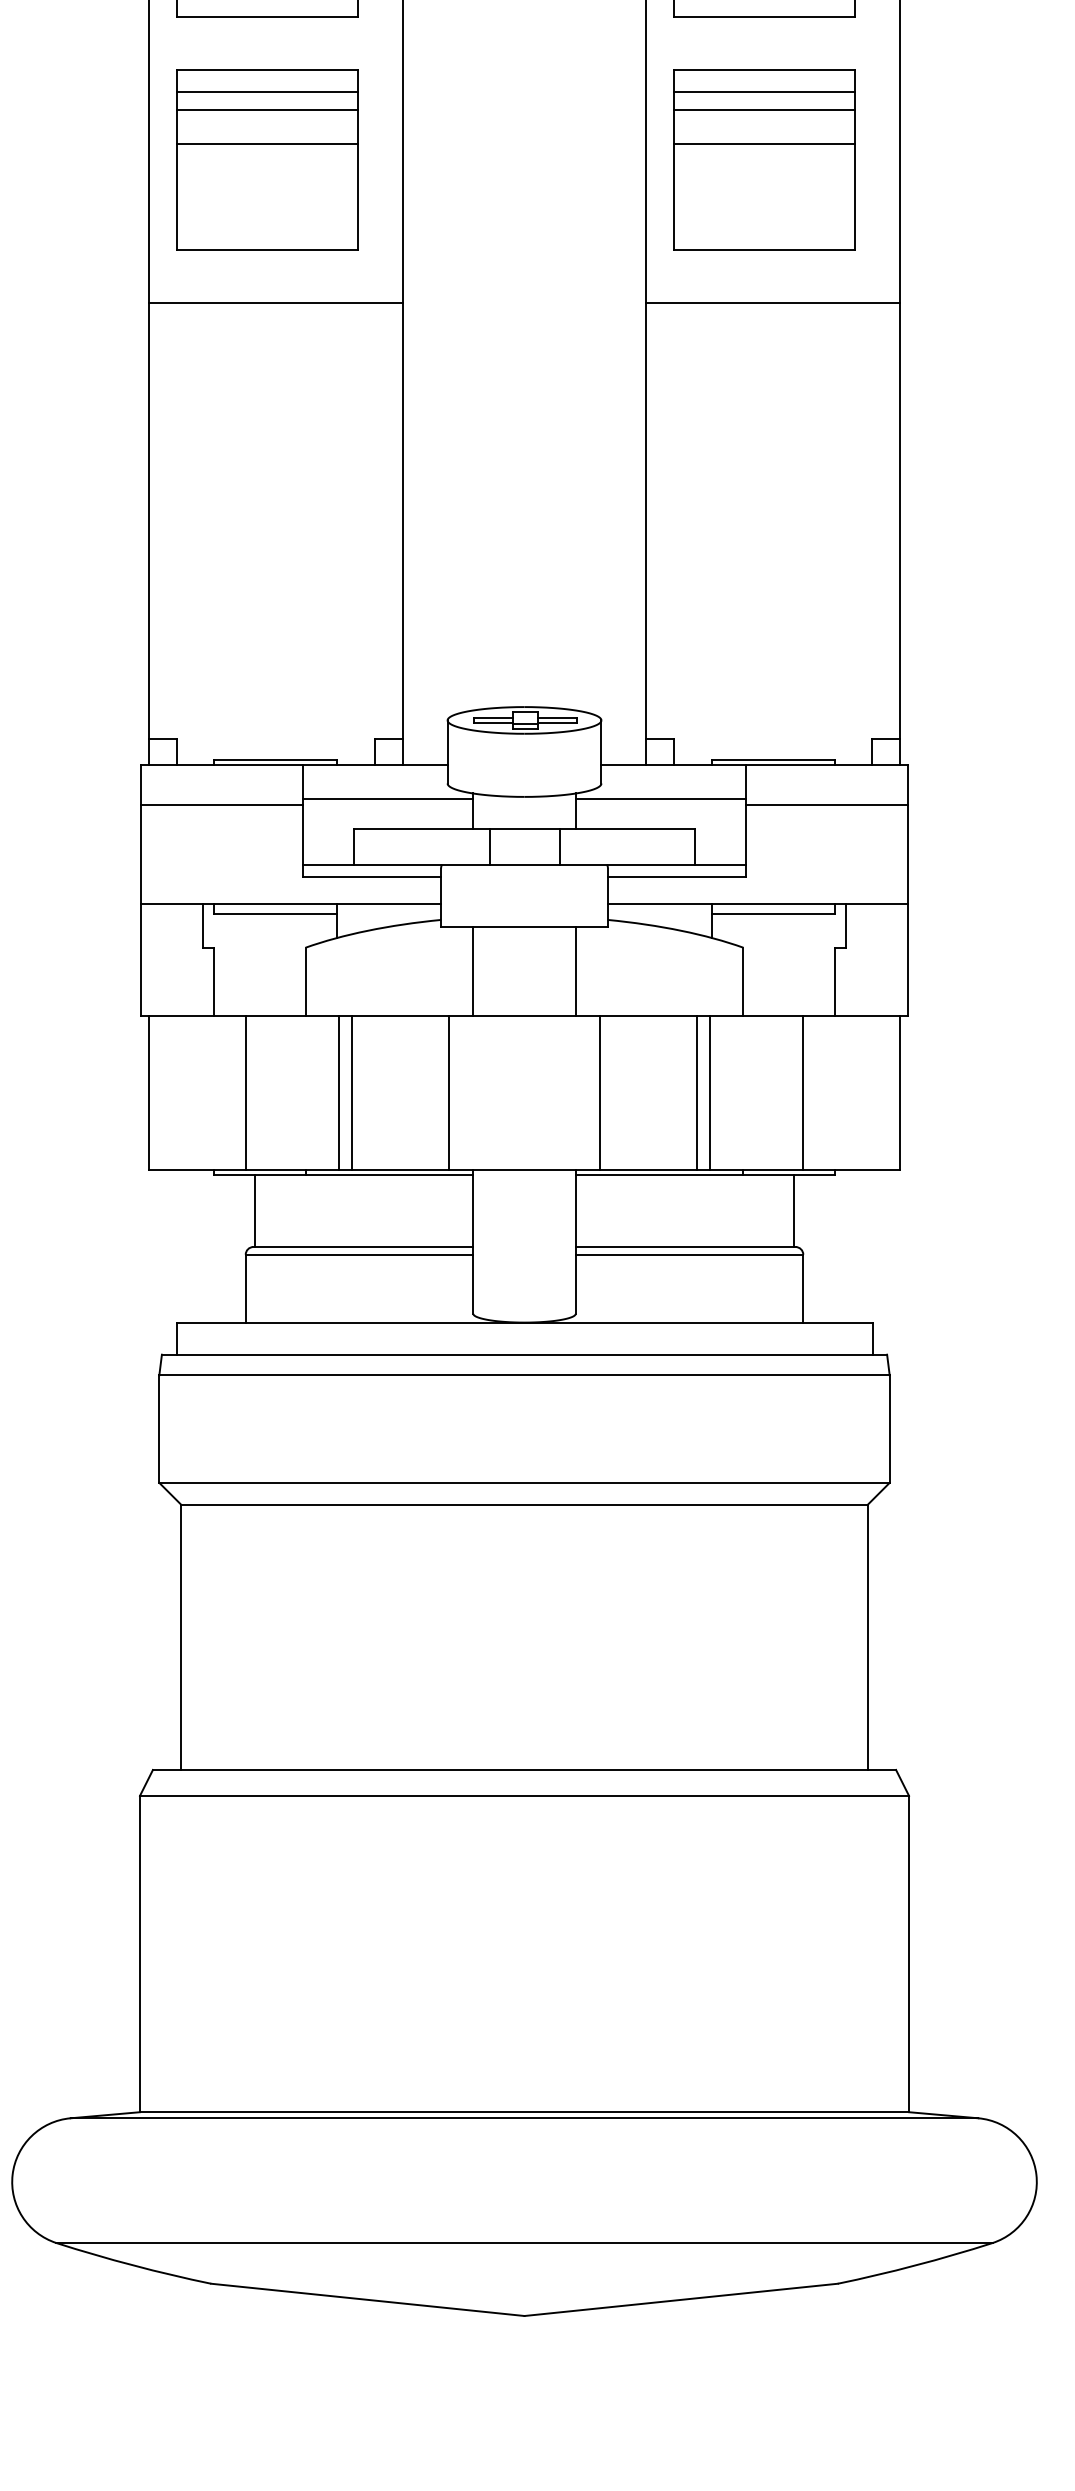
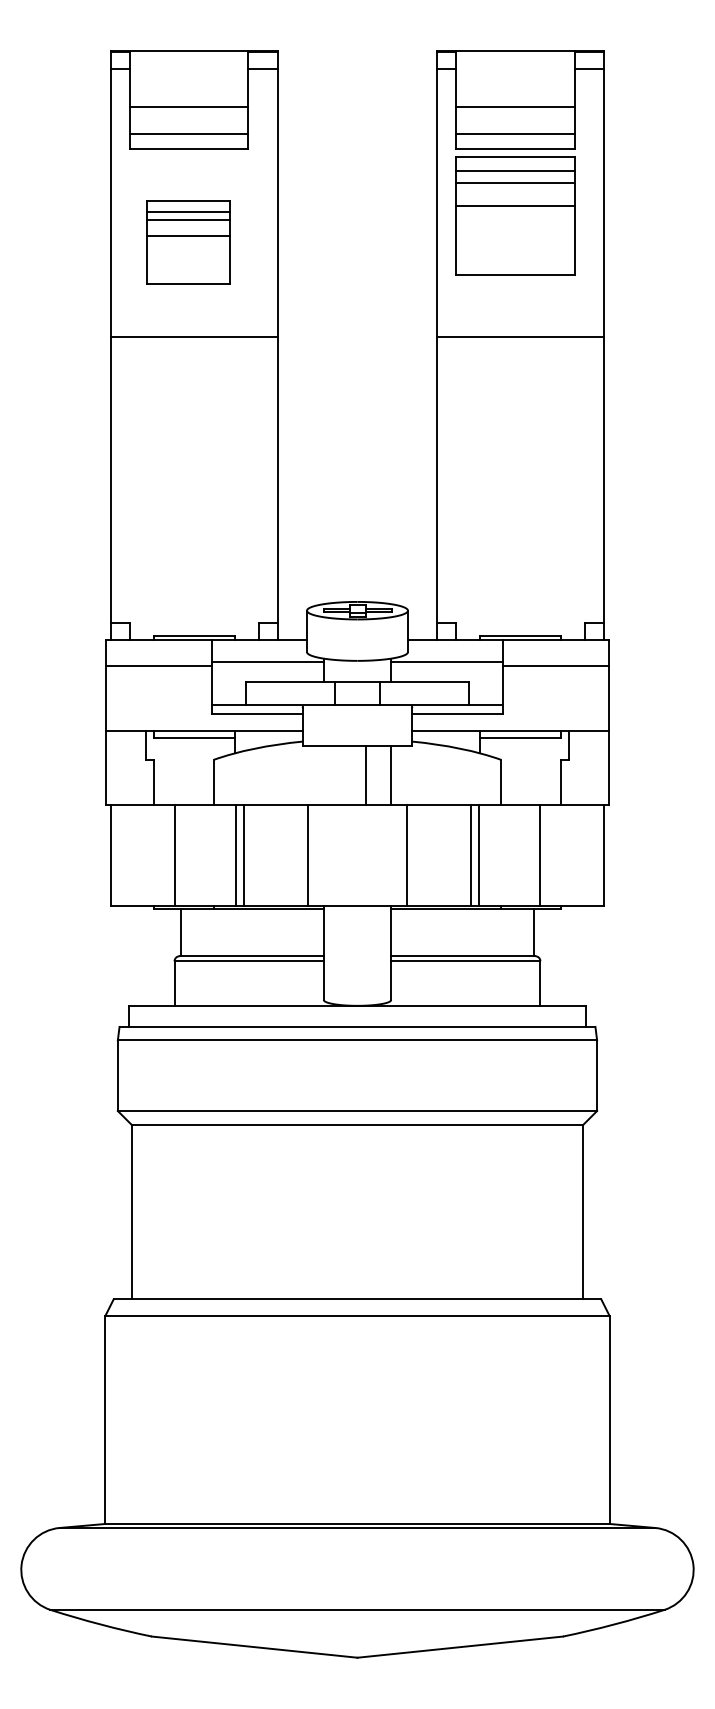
part: (266, 159) -> (188, 242), size x0.7
part: (765, 159) -> (515, 215), moved
line: (472, 971) -> (365, 775), moved

